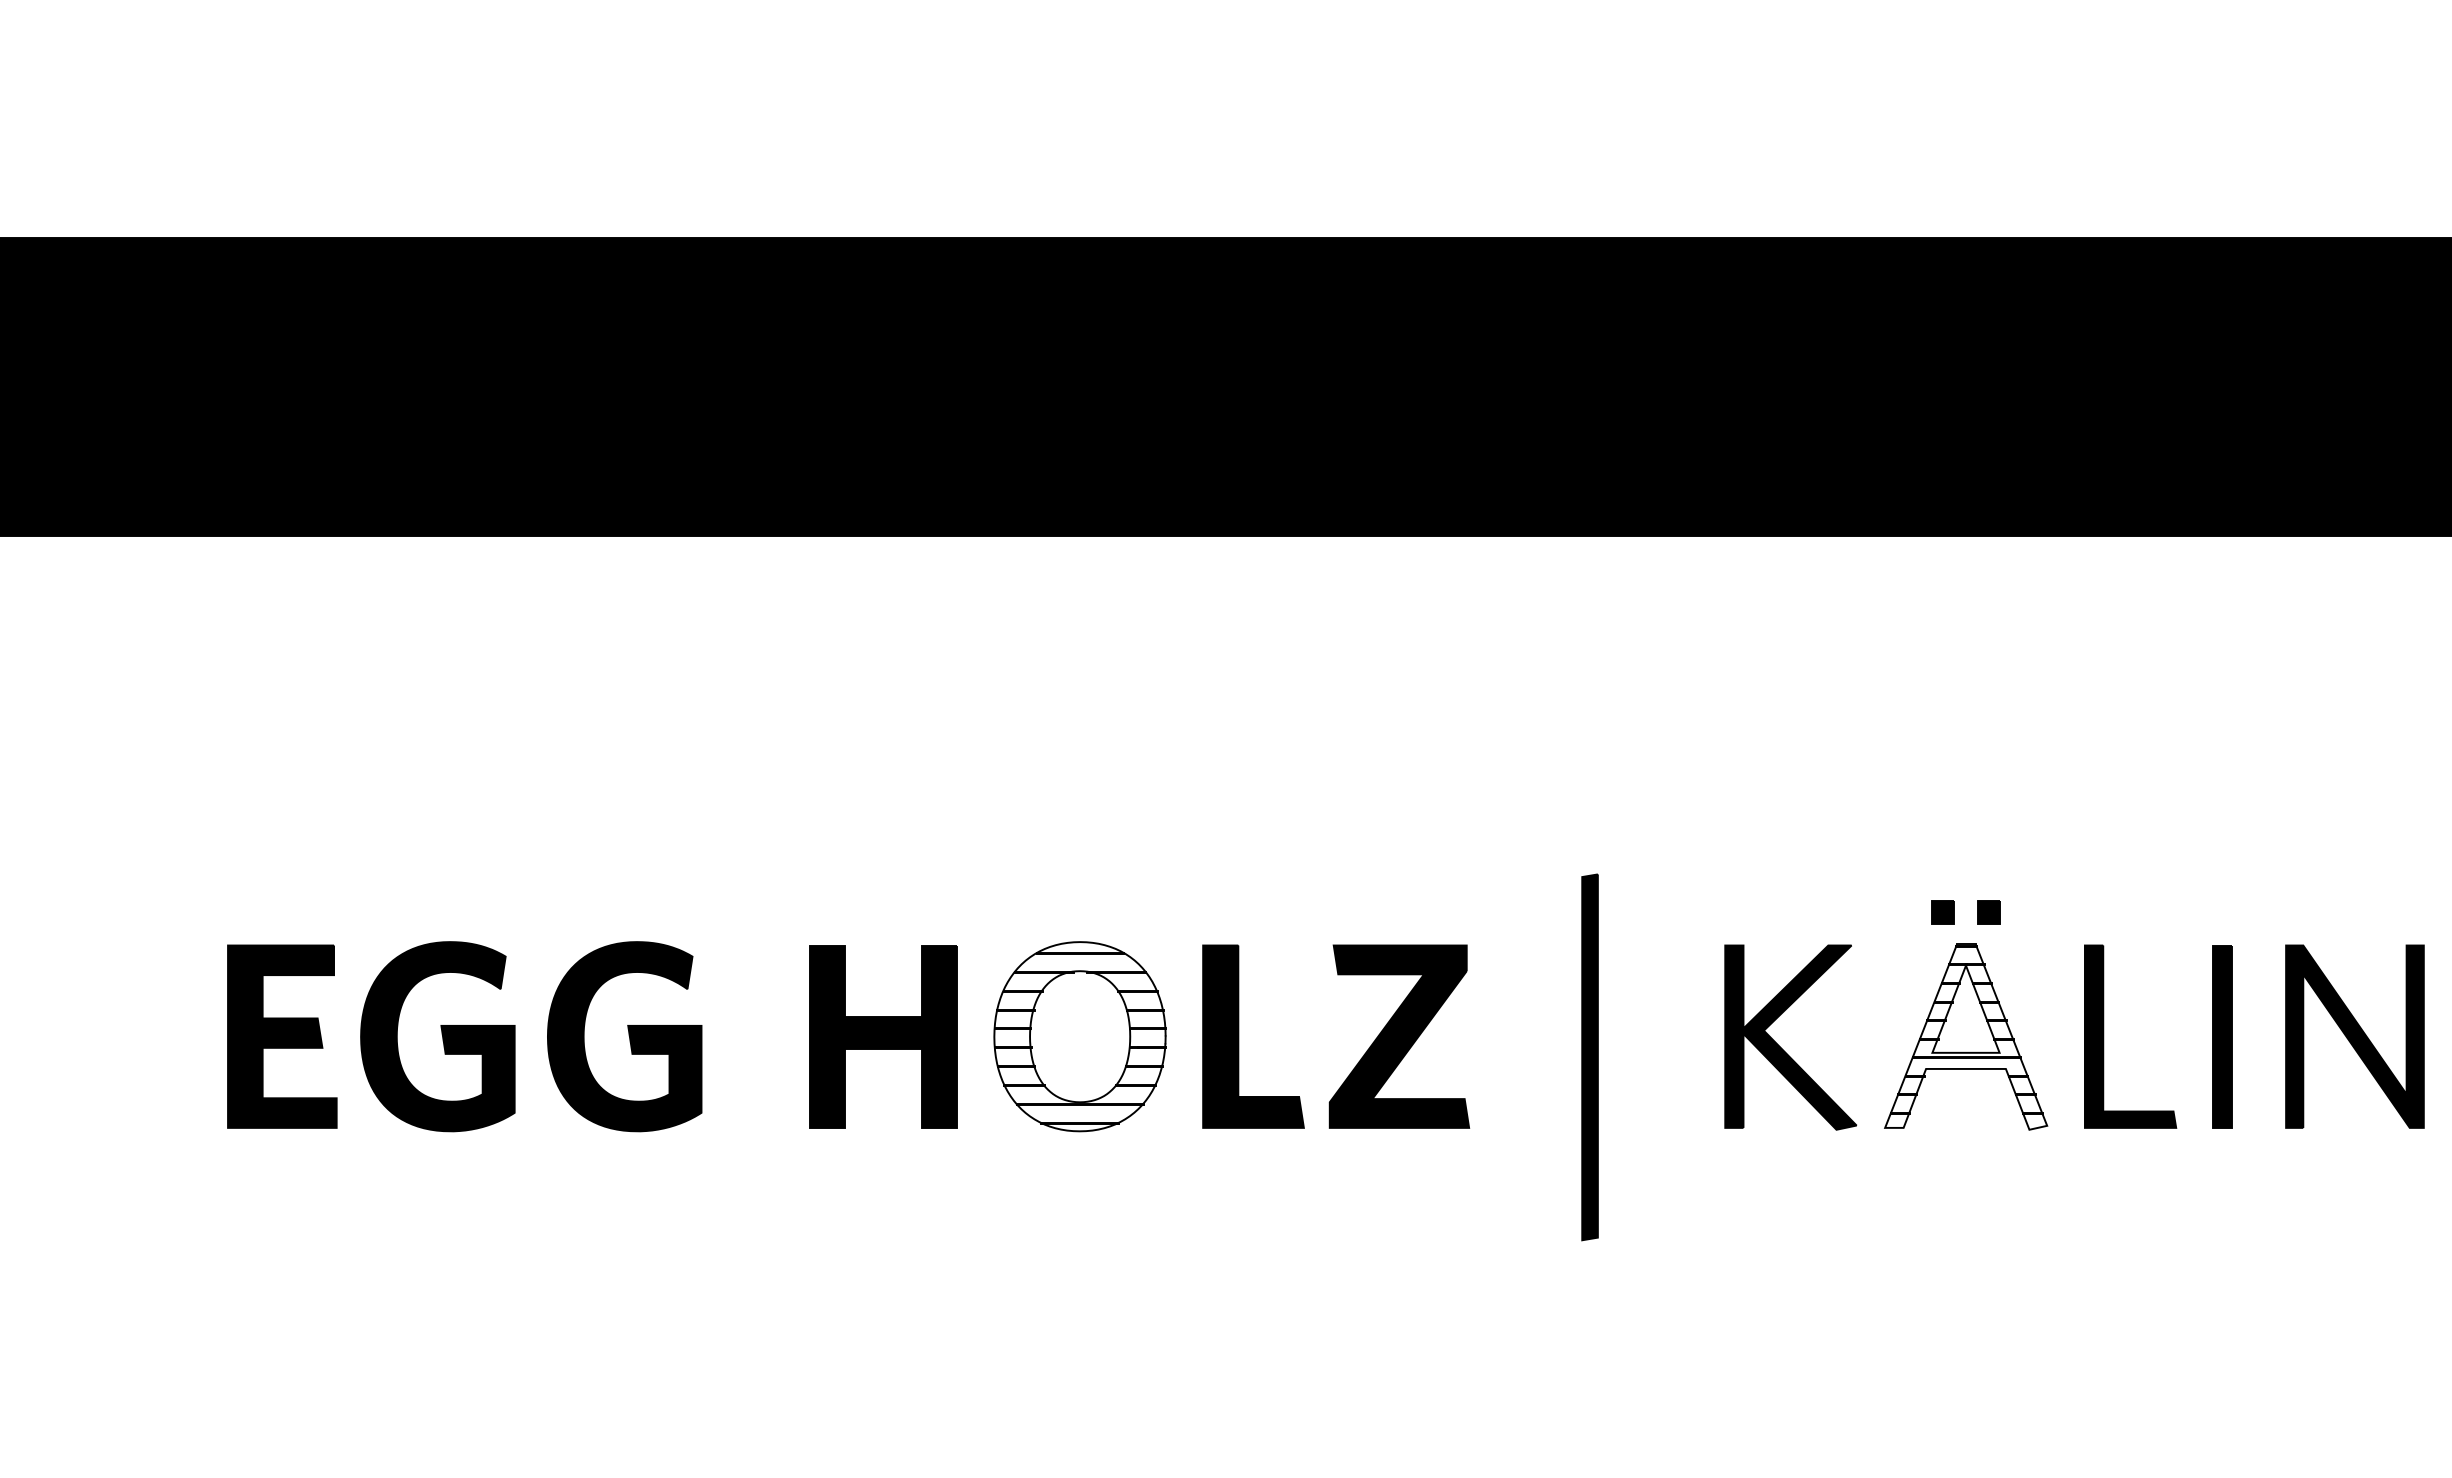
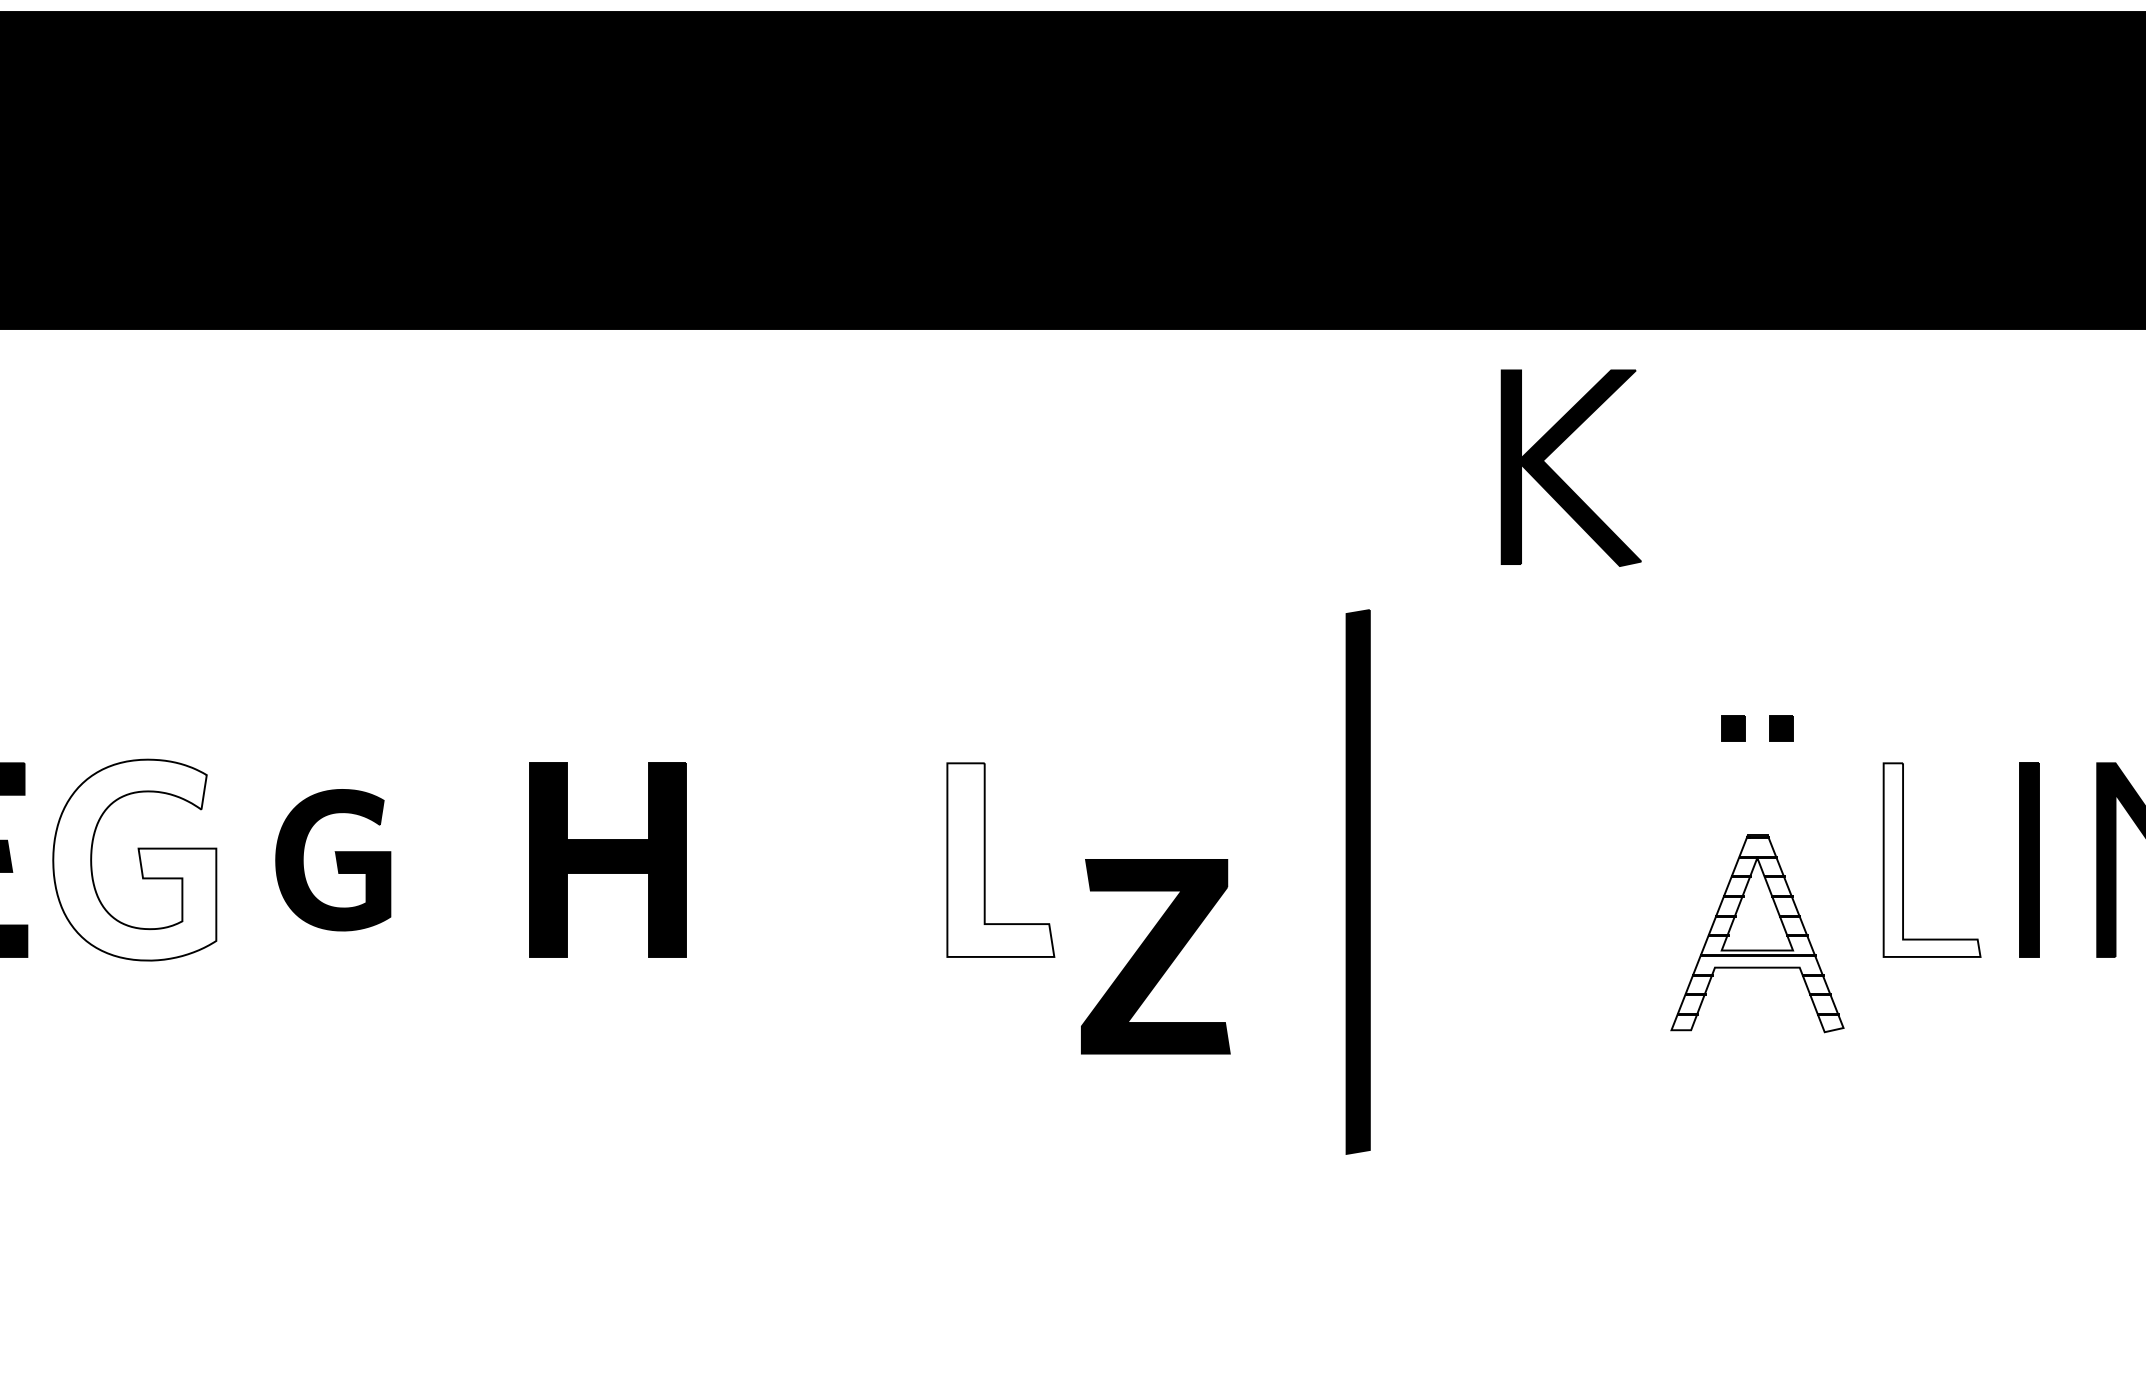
fill: (437, 1036) -> (134, 859), removed
part: (624, 1036) -> (332, 859), size x0.7
part: (1079, 1036) -> (816, 859), removed
fill: (1253, 1036) -> (1000, 859), removed
part: (1399, 1036) -> (1155, 956), moved
part: (1966, 1036) -> (1757, 933), moved
fill: (2130, 1036) -> (1932, 859), removed
part: (1780, 1046) -> (1560, 477), moved
part: (1589, 1057) -> (1357, 882), size x1.4

